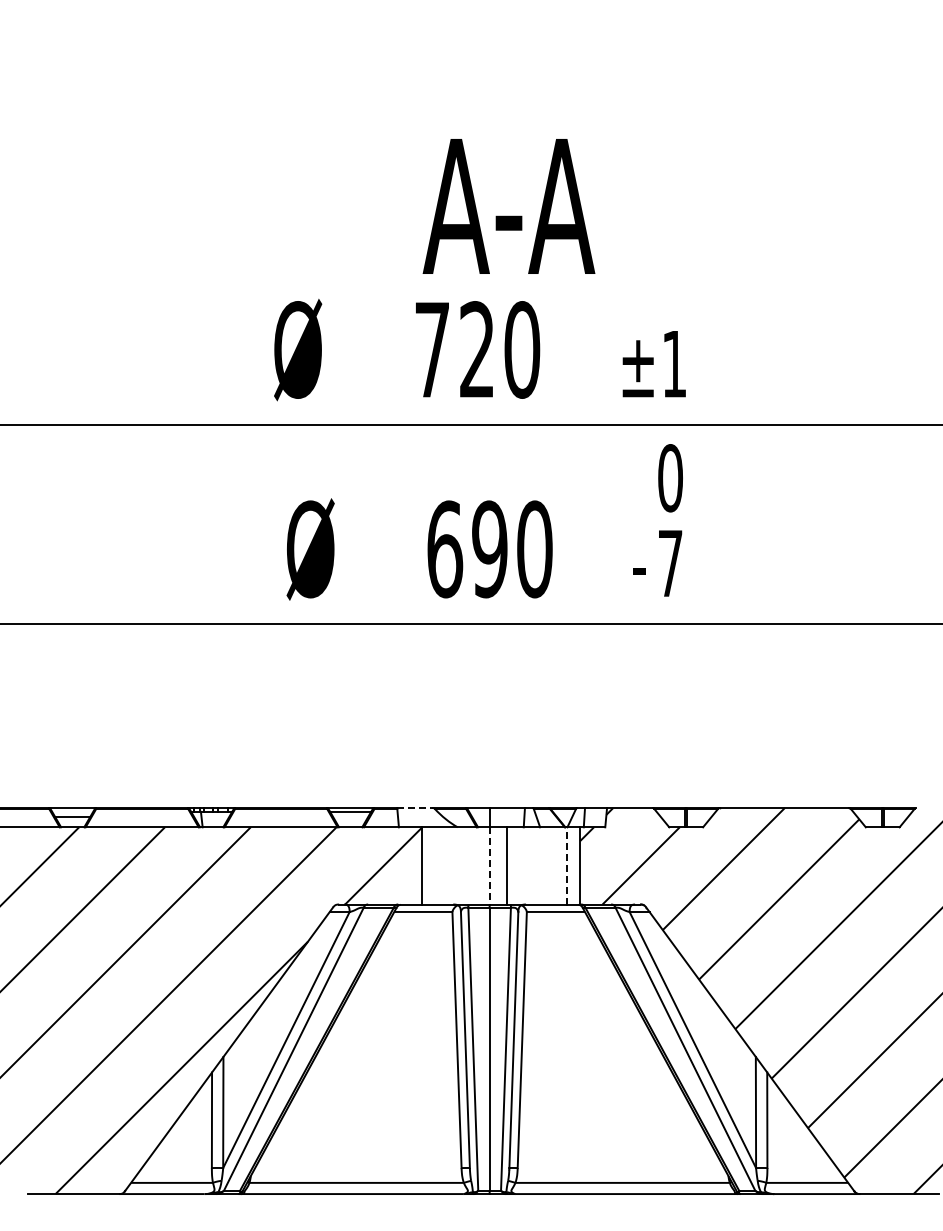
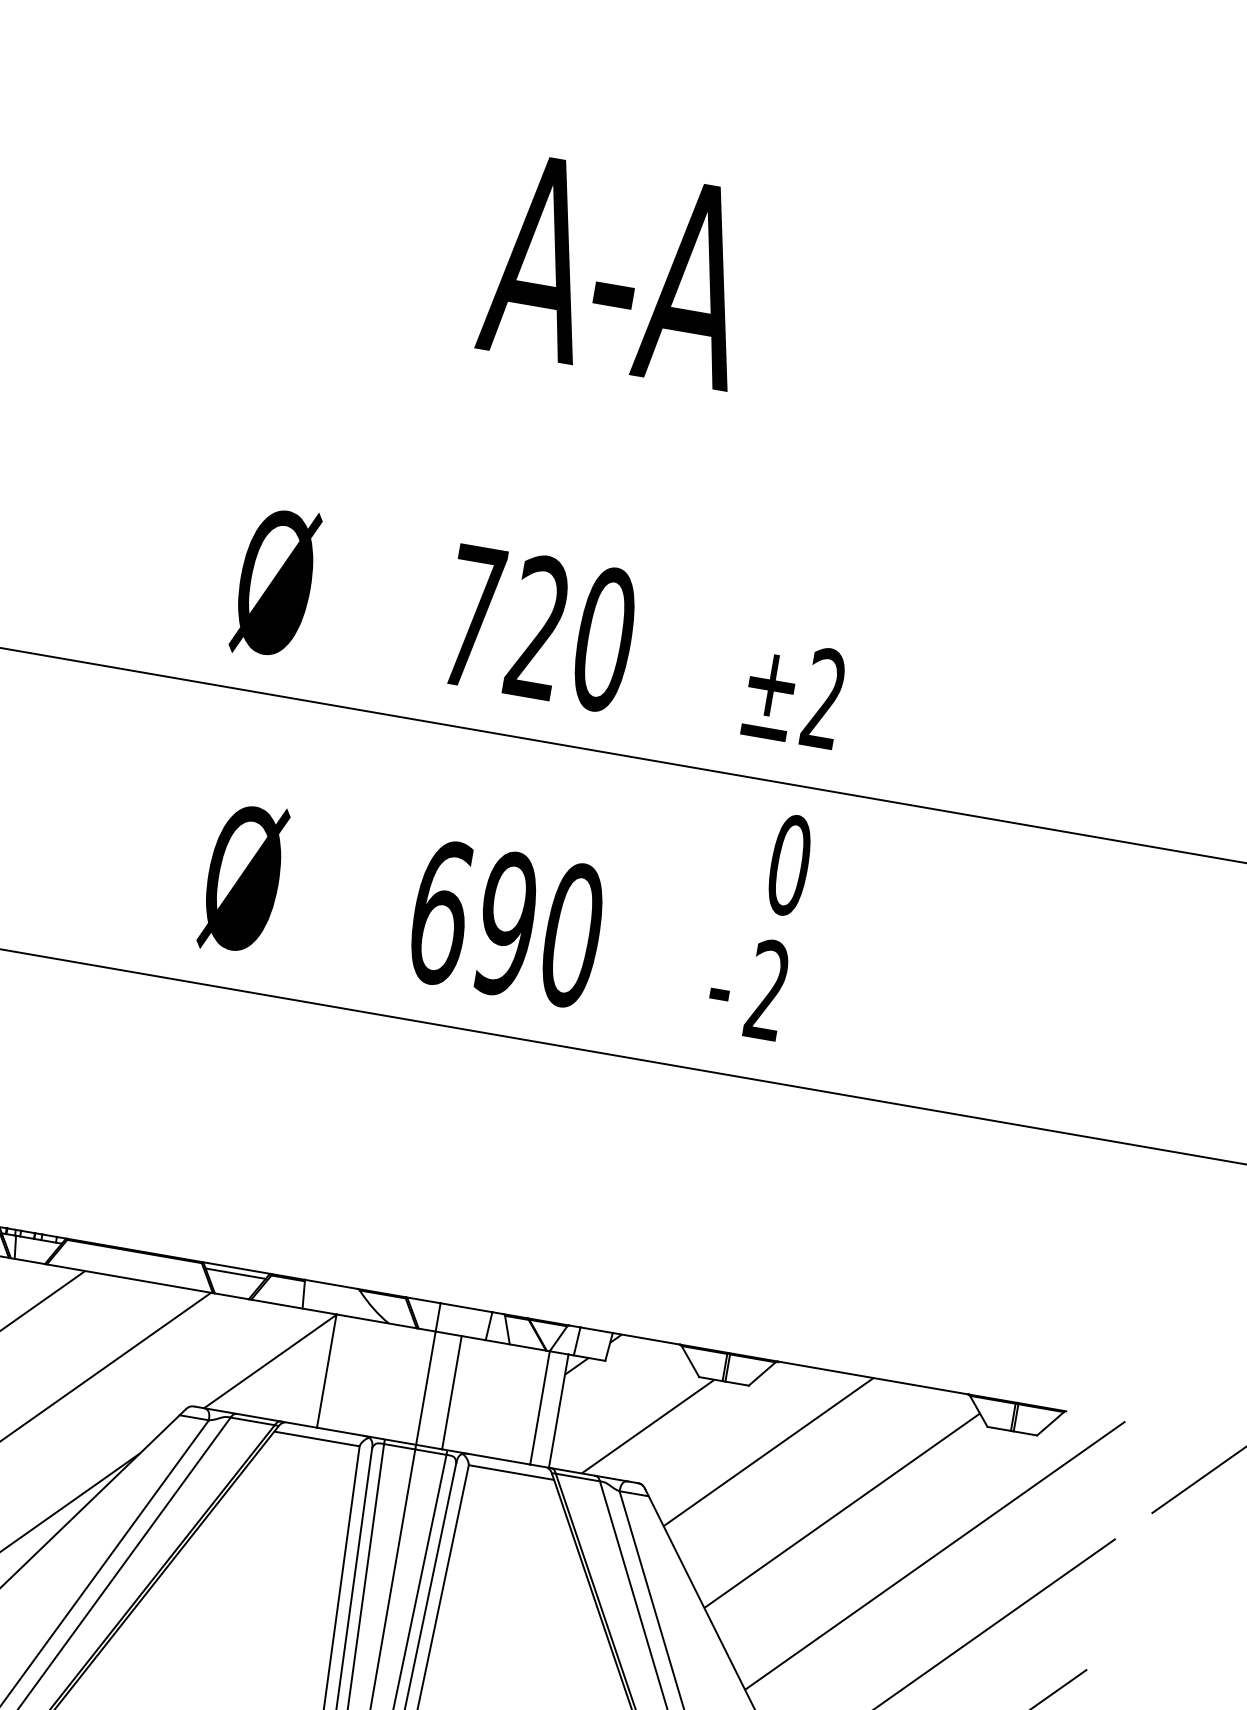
text: (508, 206) -> (617, 270), moved
text: (673, 363) -> (822, 697), ±1 -> ±2
text: (670, 562) -> (768, 988), 7 -> 2
line: (415, 808) -> (331, 1285), dashed -> solid
line: (489, 865) -> (425, 1387), dashed -> solid
line: (567, 865) -> (540, 1407), dashed -> solid

